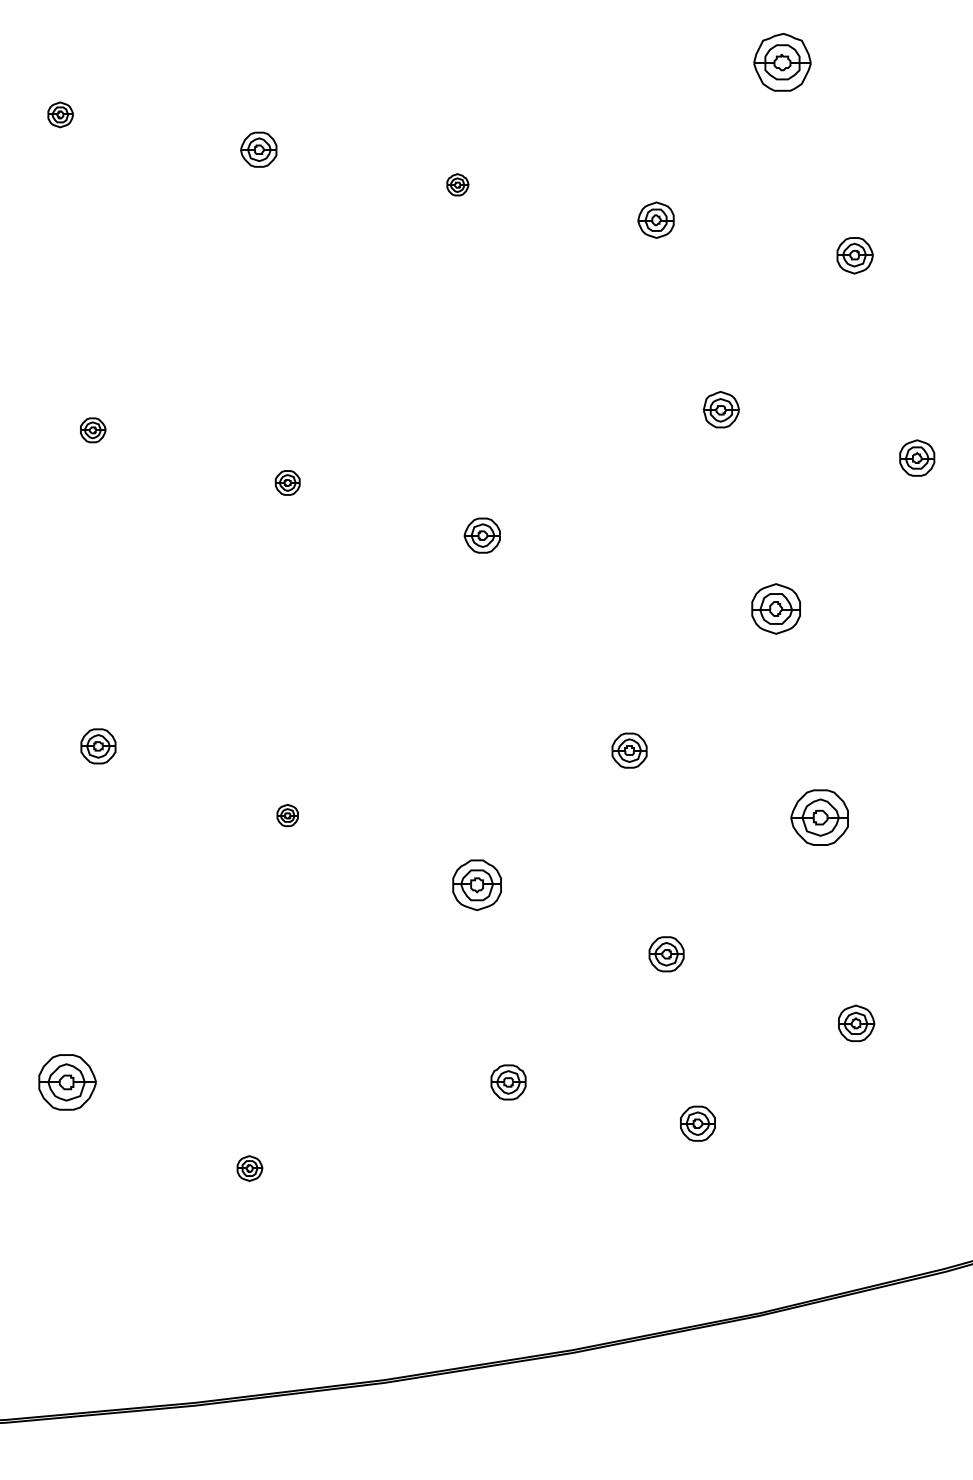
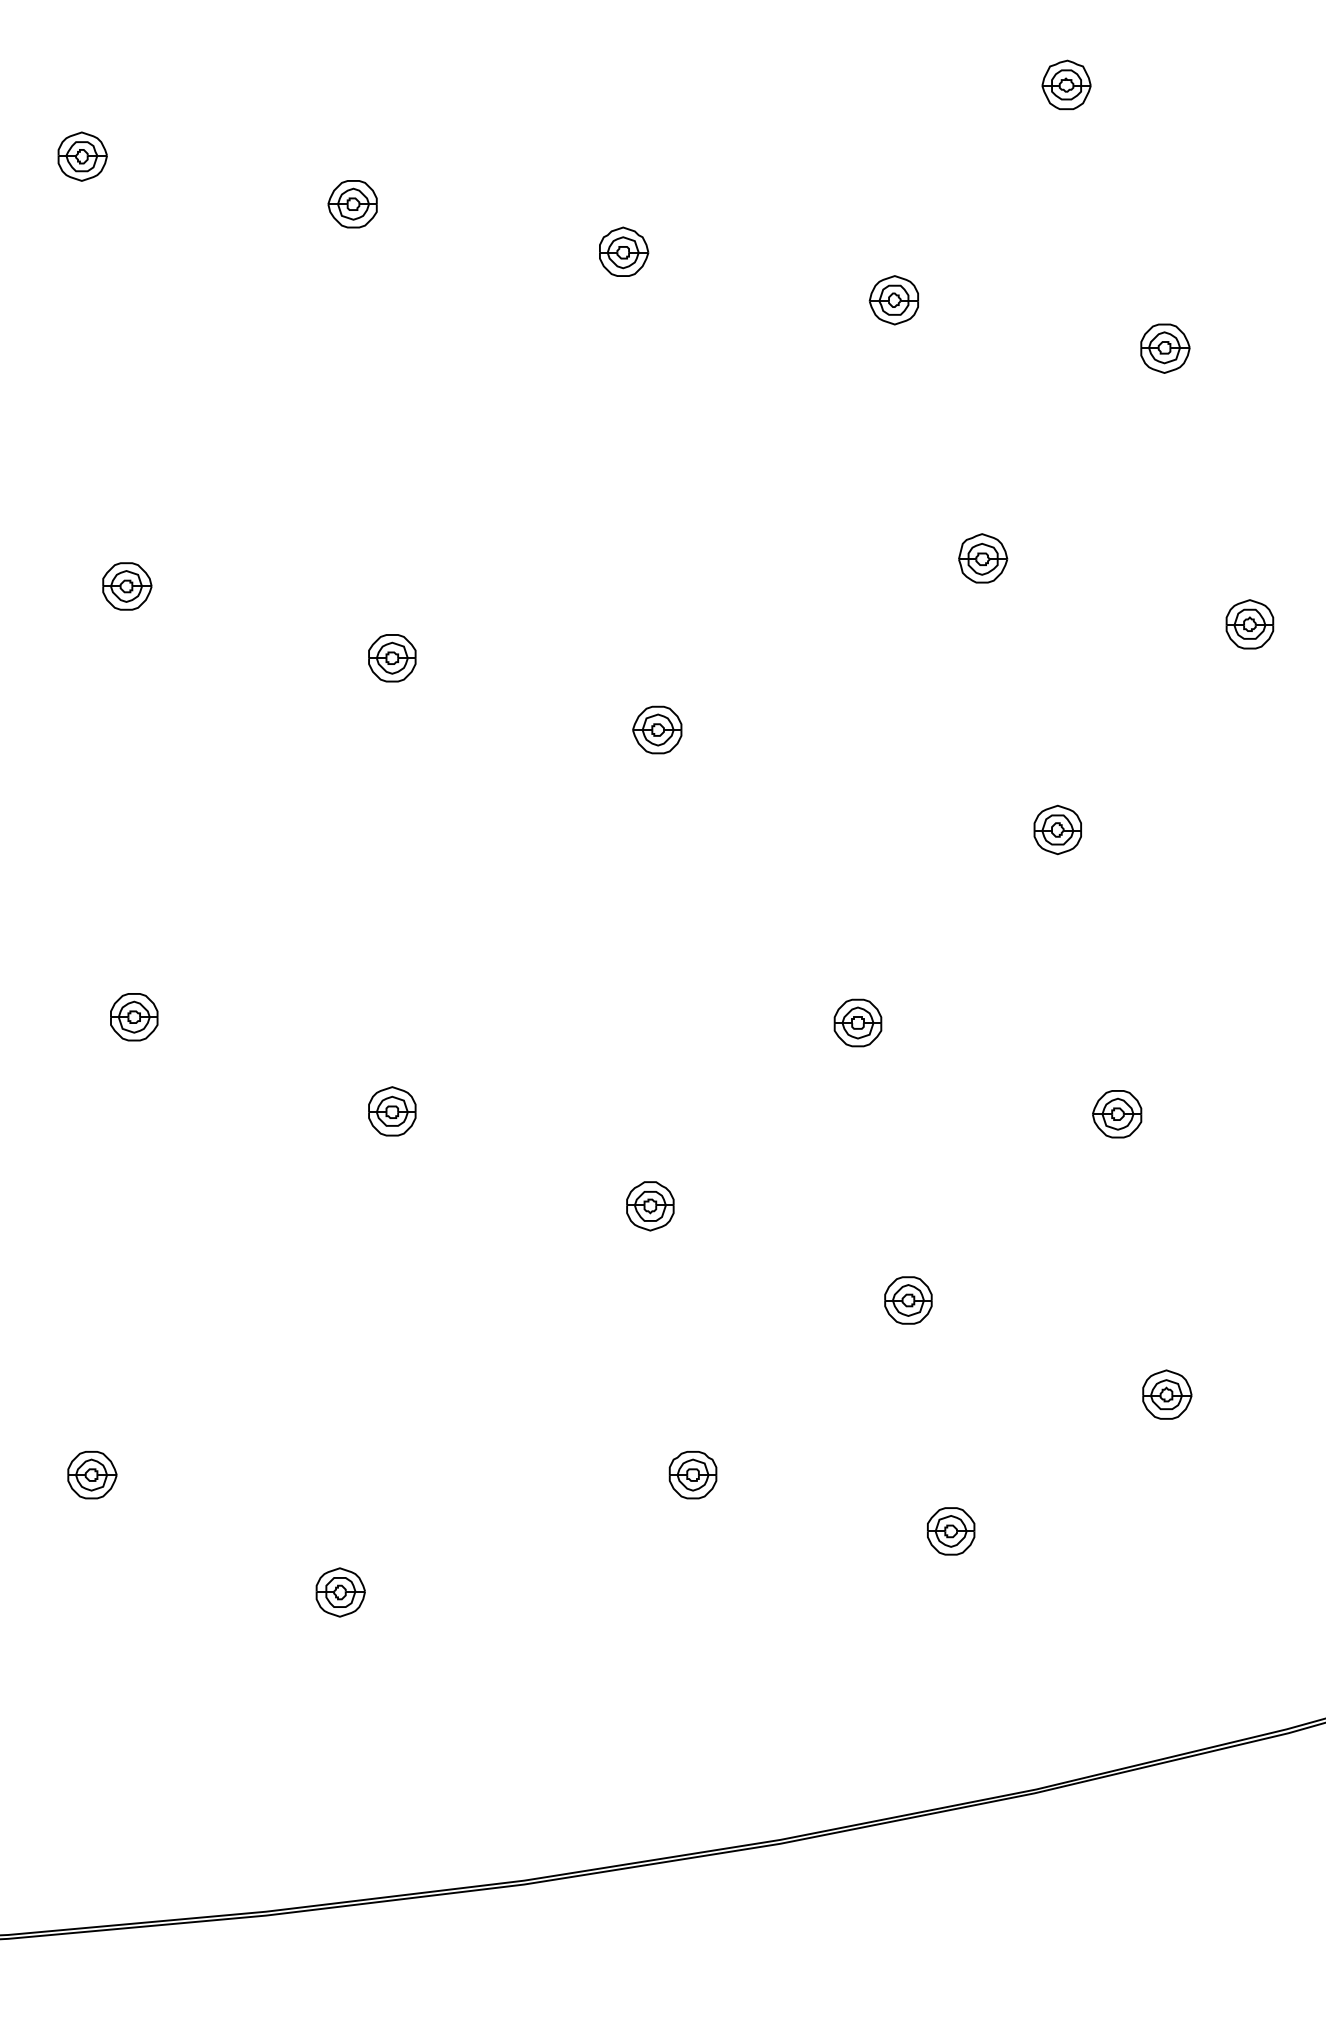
part: (782, 61) -> (1066, 83), size x0.62
part: (60, 114) -> (82, 156), size x1.43
part: (457, 184) -> (623, 251), size x1.67
part: (92, 430) -> (126, 586), size x1.43
part: (287, 482) -> (391, 657), size x1.43
part: (776, 608) -> (1058, 829), size x0.71
part: (287, 815) -> (391, 1111), size x1.67
part: (819, 817) -> (1116, 1114), size x0.62
part: (477, 884) -> (650, 1205), size x0.71
part: (67, 1082) -> (92, 1475), size x0.62
part: (249, 1168) -> (340, 1592), size x1.43

